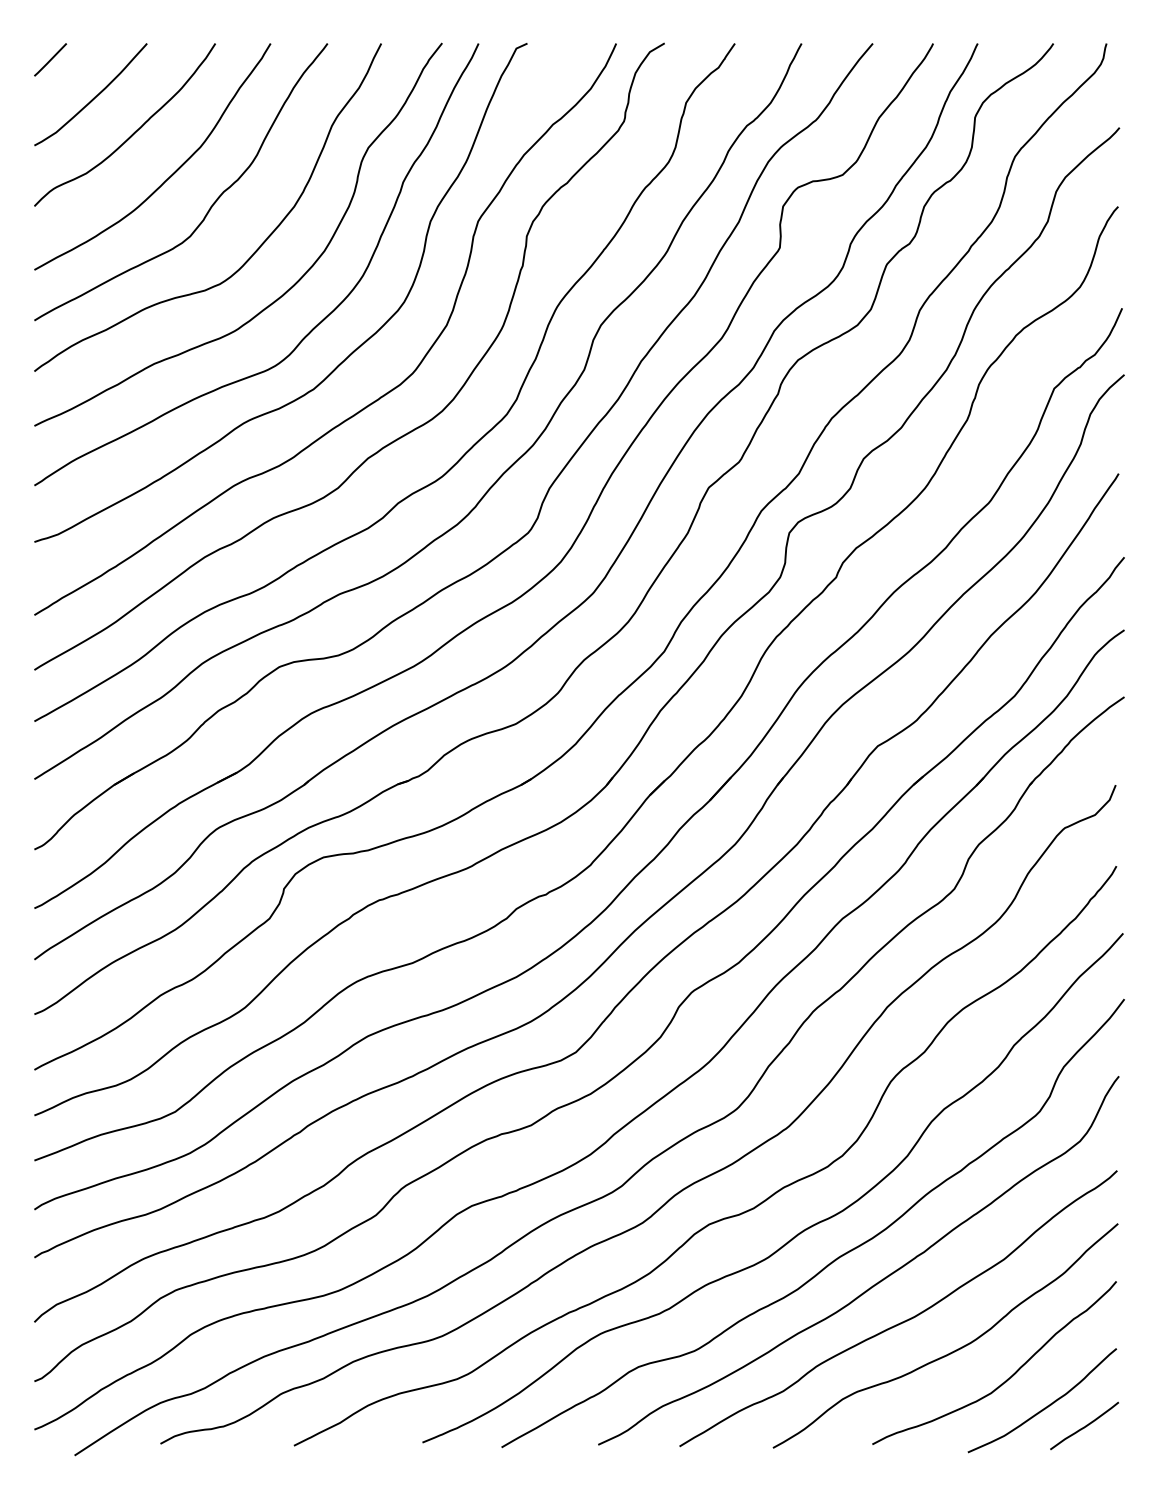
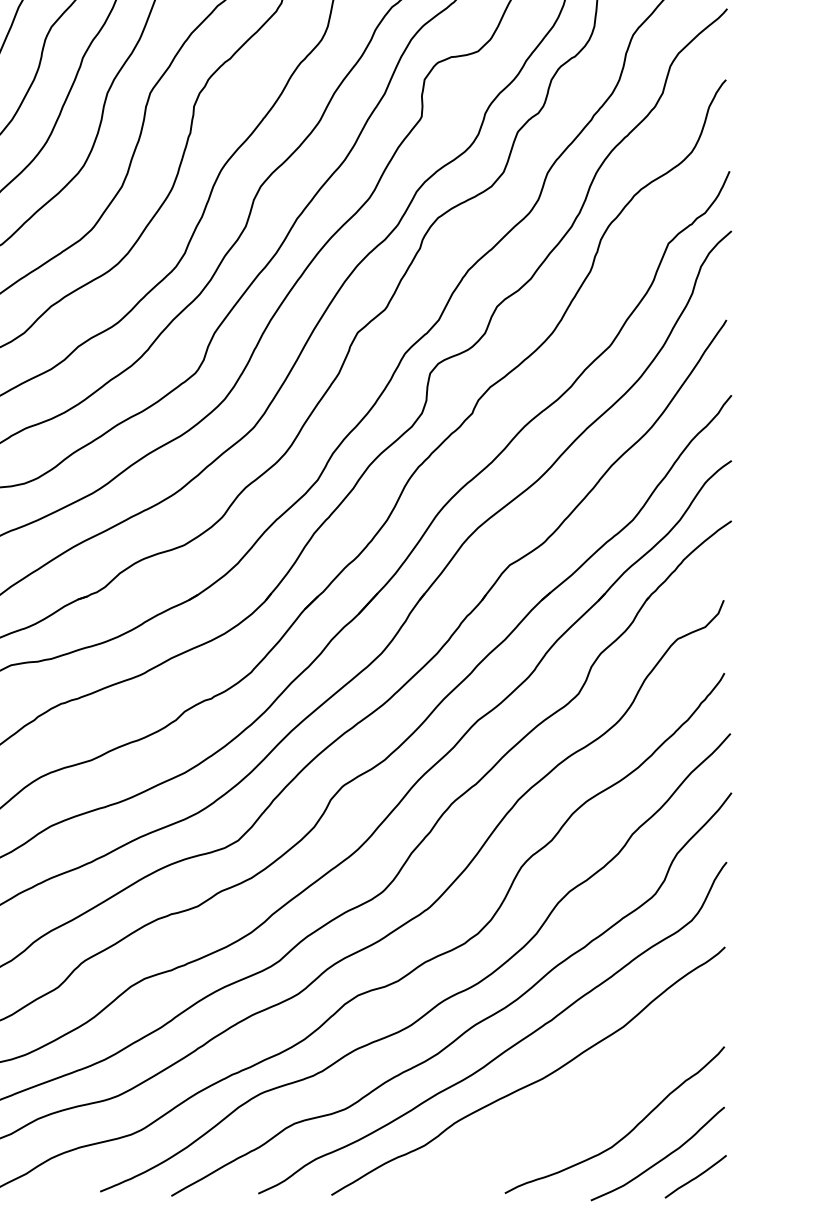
curve: (952, 1351) -> (576, 1109), removed

